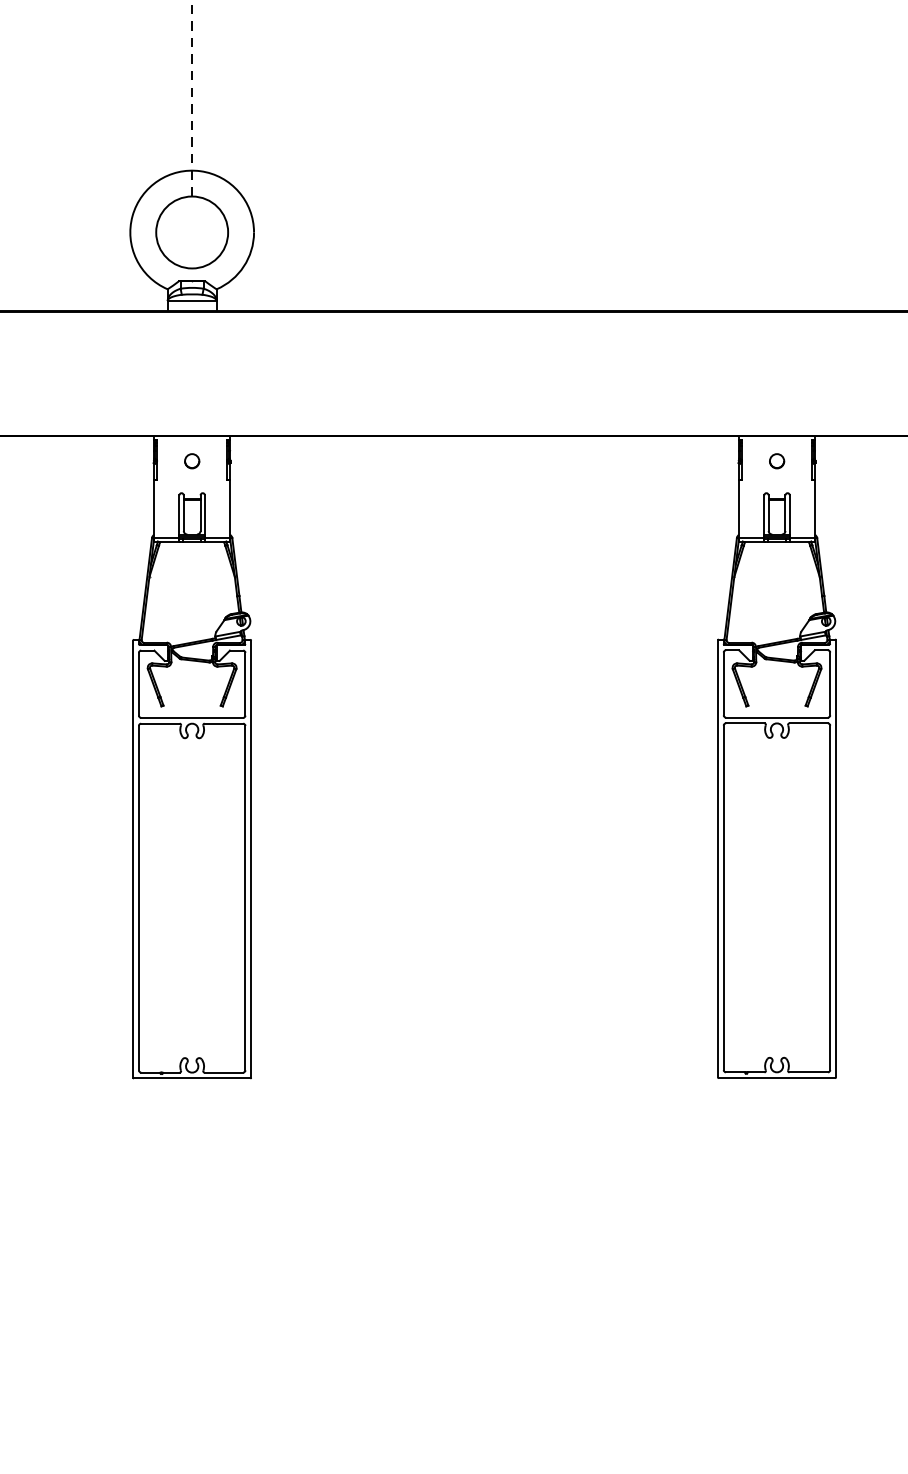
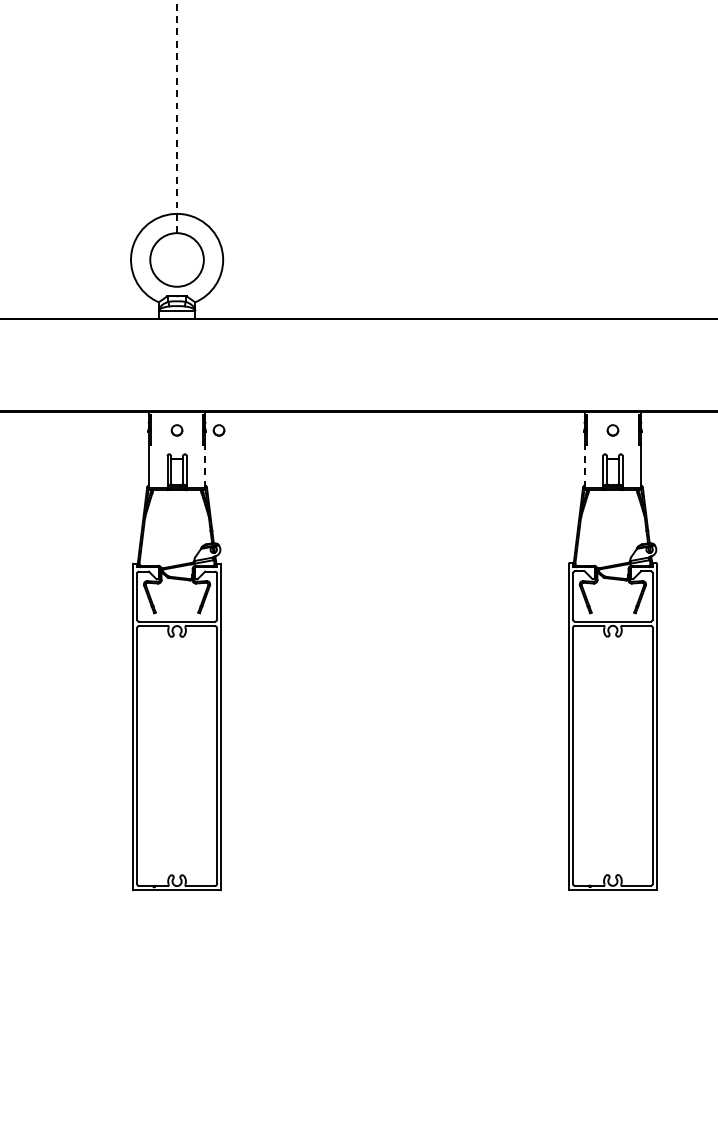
part: (247, 461) -> (218, 430), added
line: (230, 509) -> (205, 466), solid -> dashed
line: (738, 509) -> (584, 466), solid -> dashed

